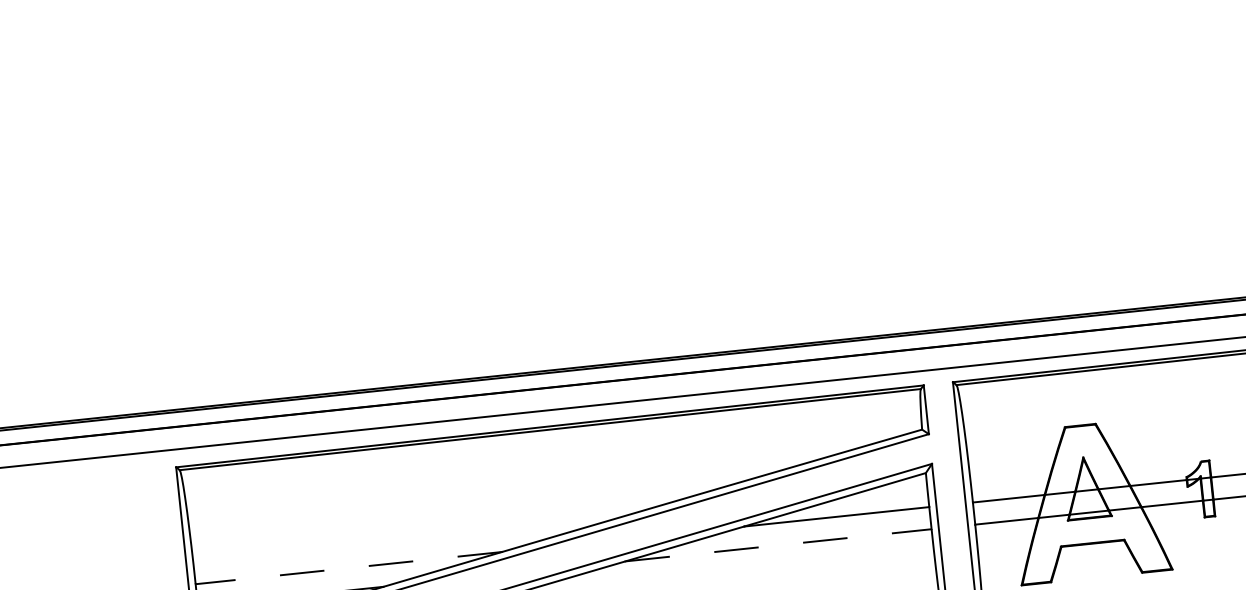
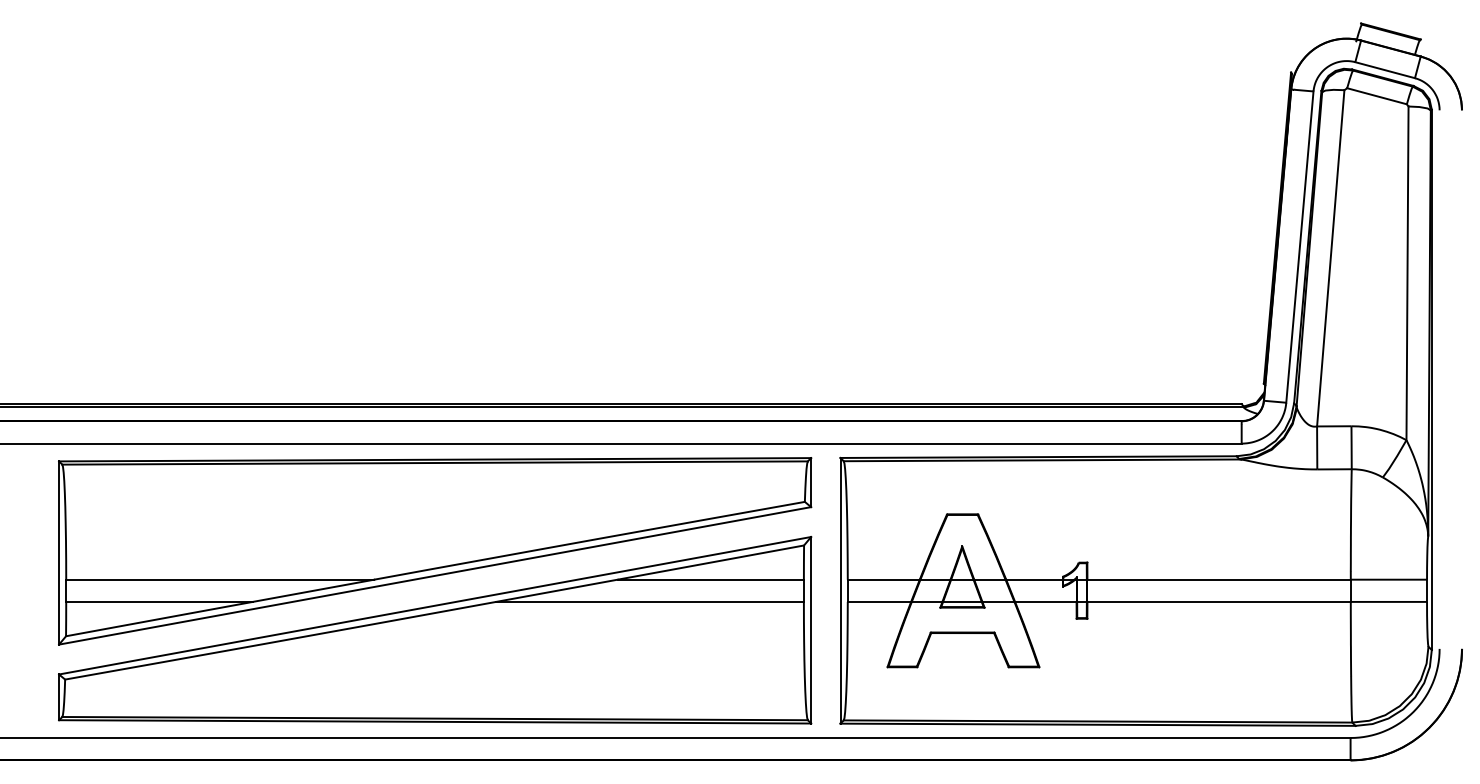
line: (778, 544) -> (649, 601), dashed -> solid
line: (348, 568) -> (219, 579), dashed -> solid

